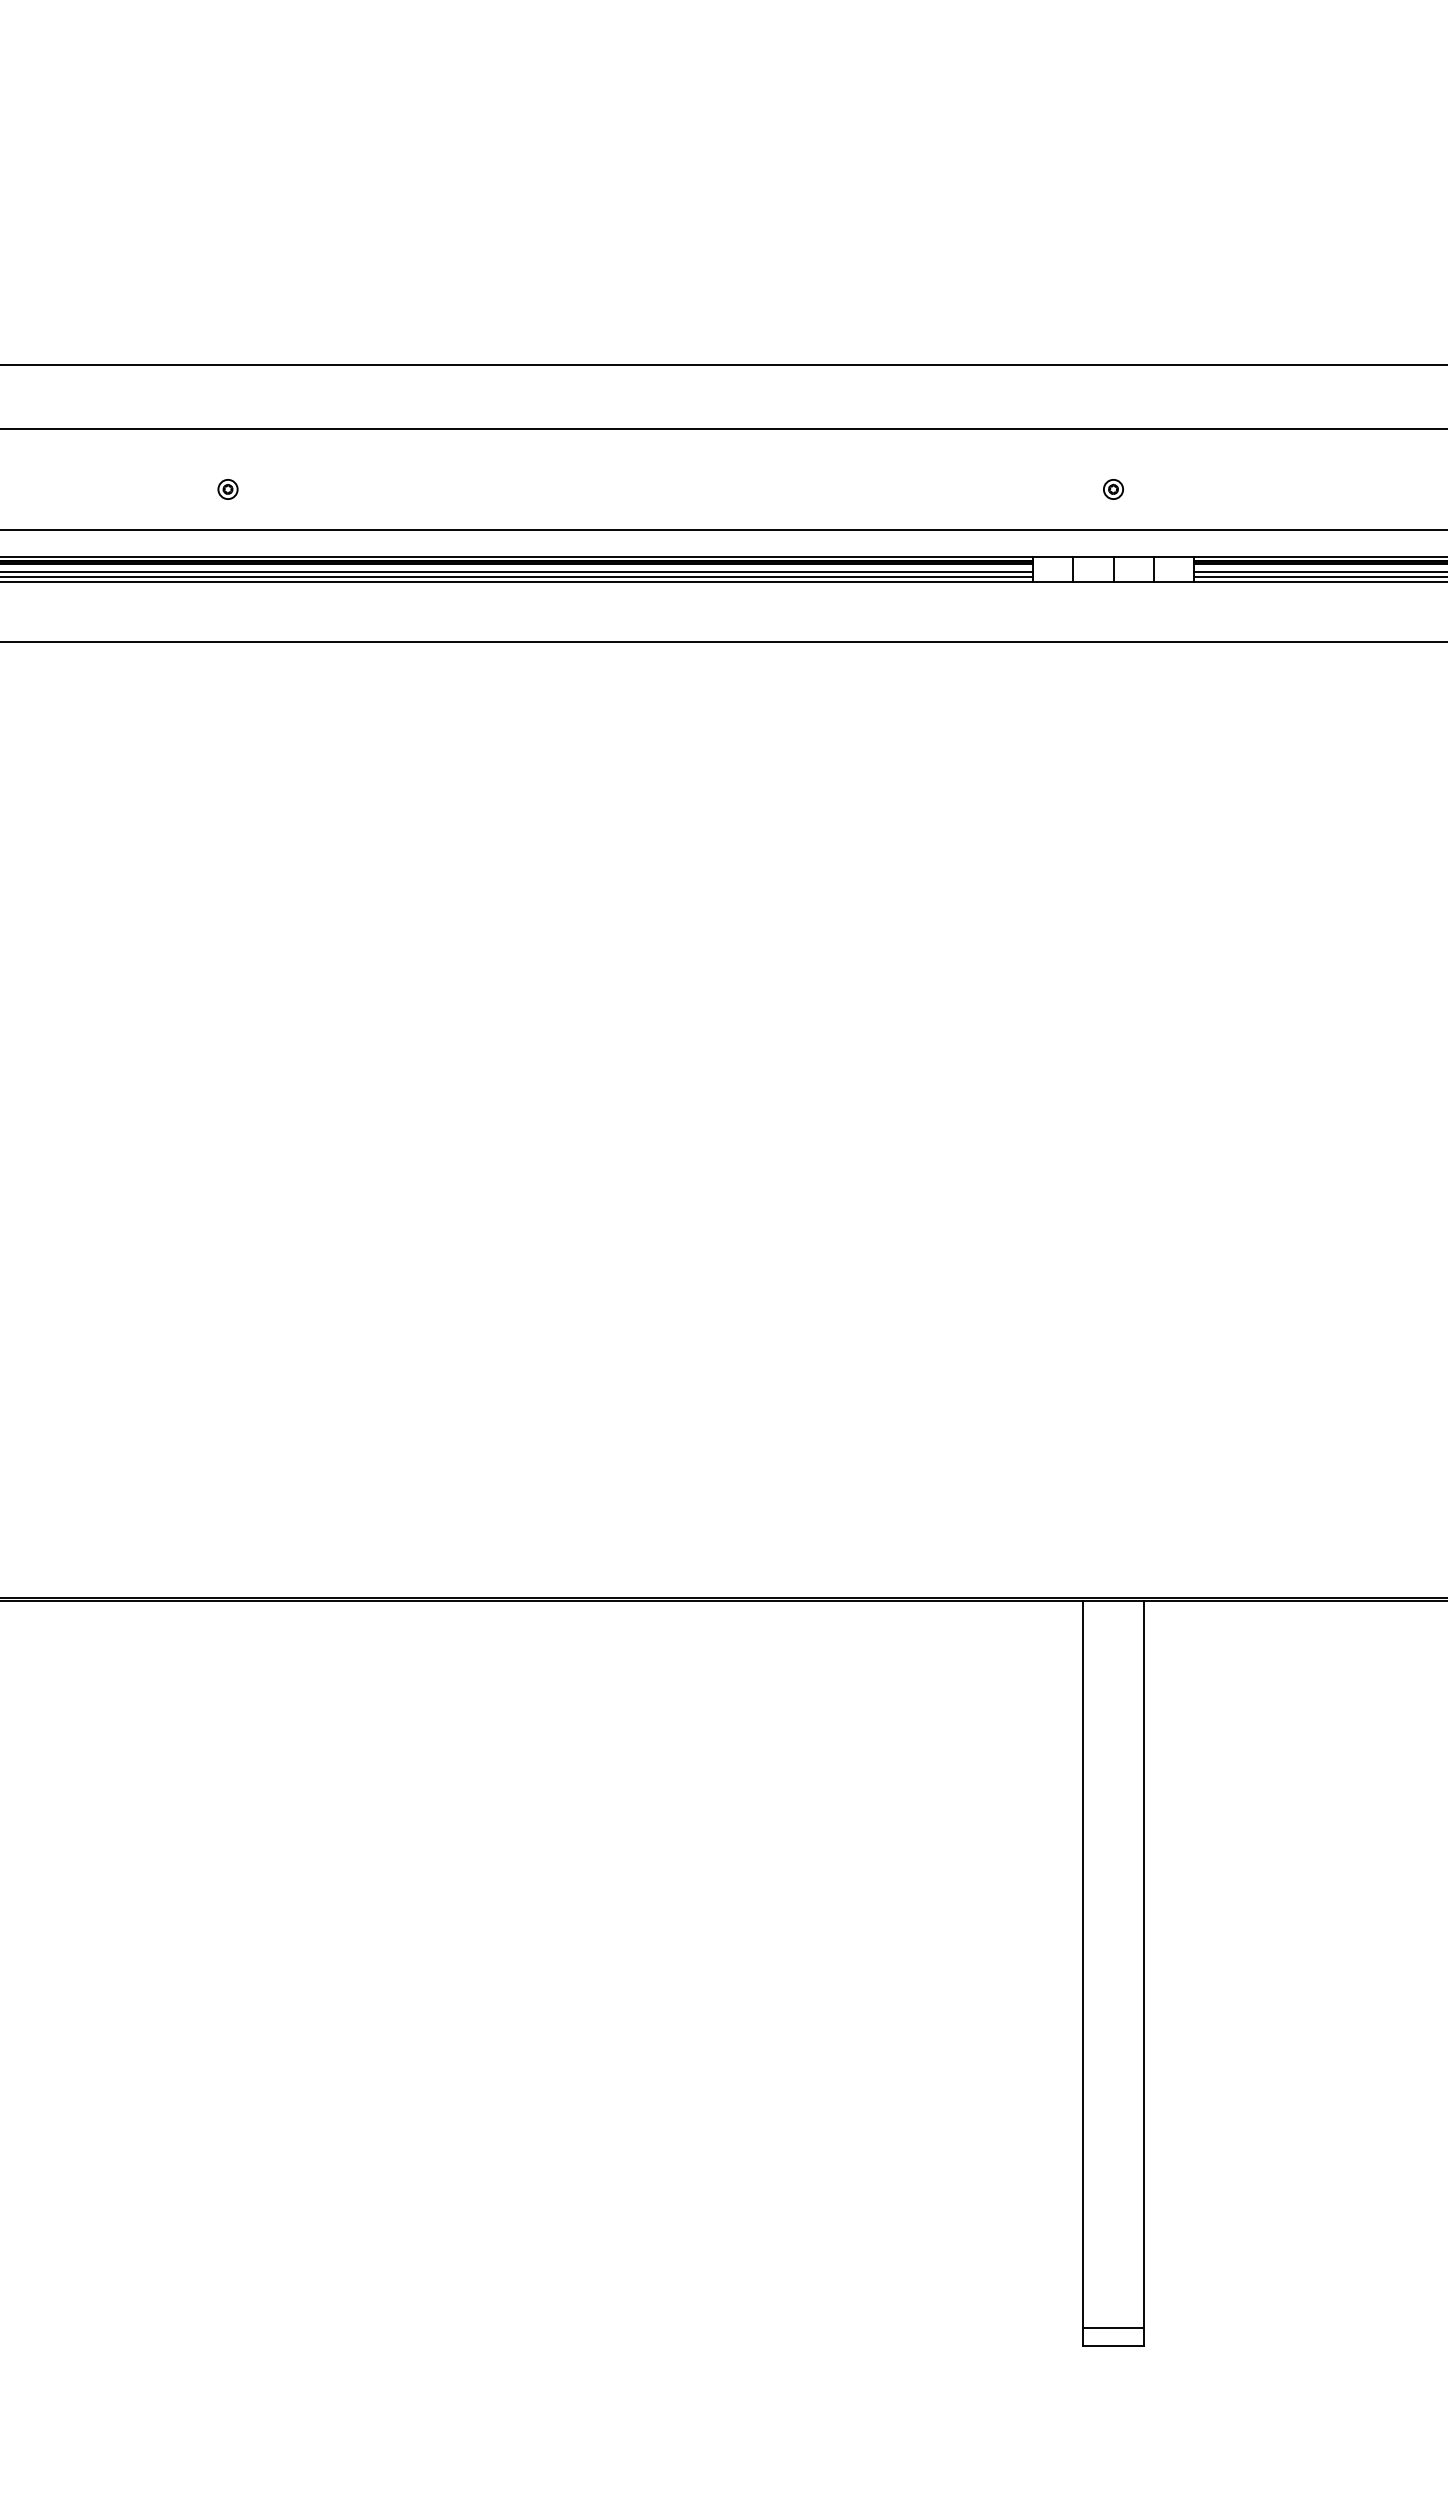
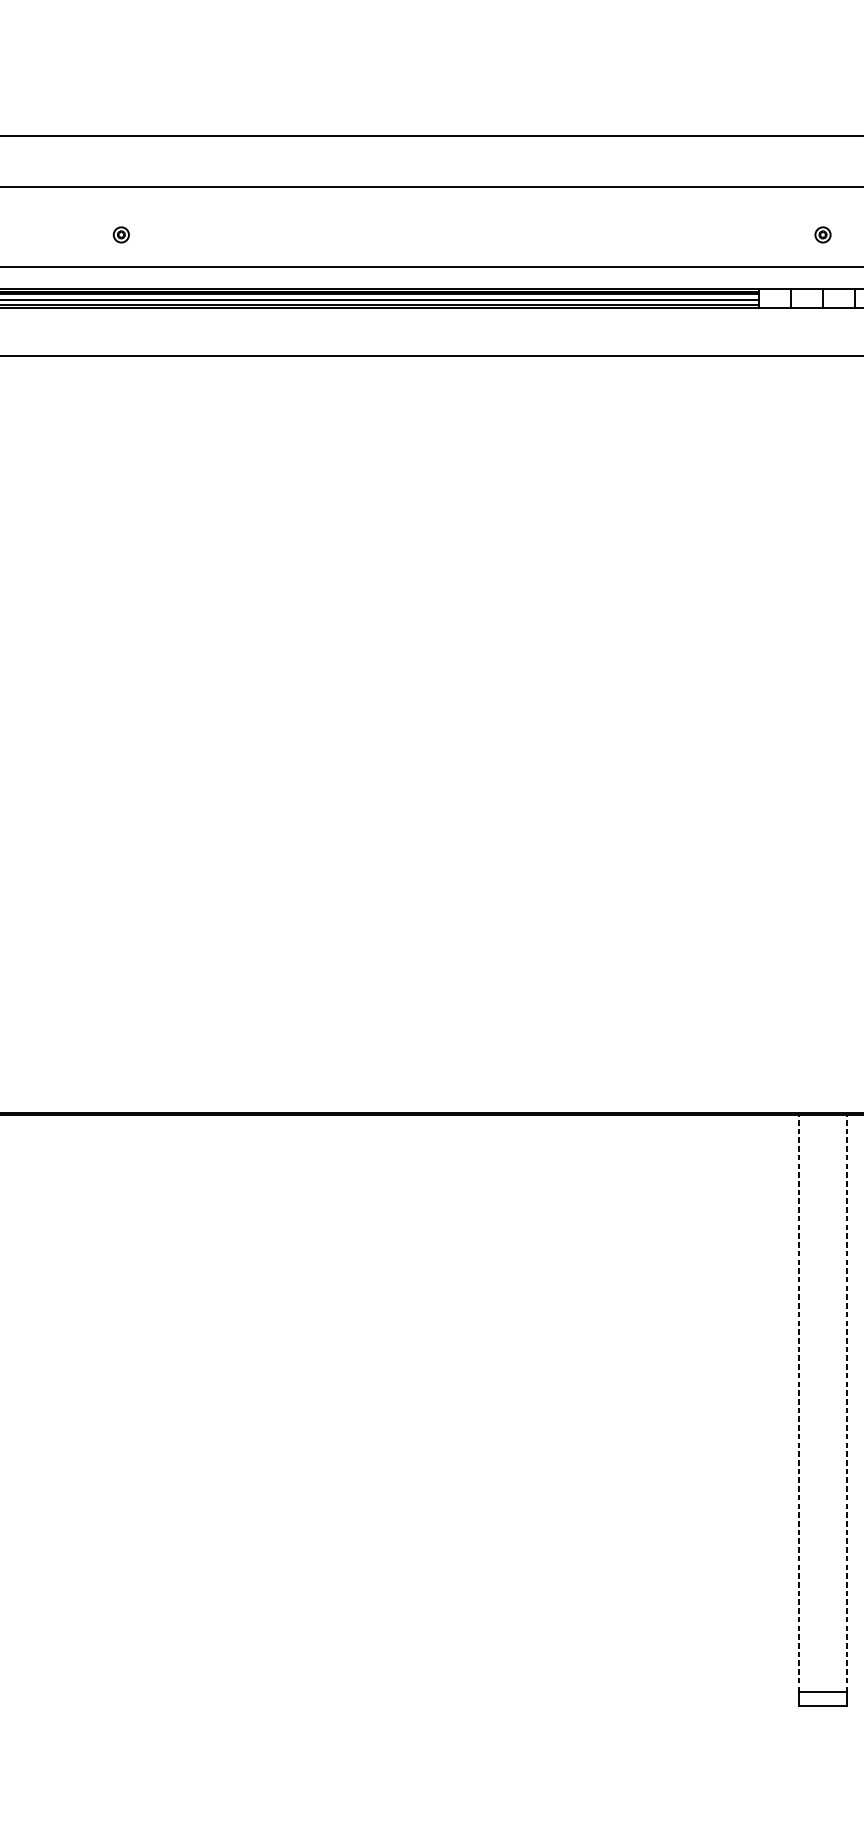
line: (1083, 1964) -> (799, 1403), solid -> dashed
line: (1143, 1964) -> (846, 1403), solid -> dashed

